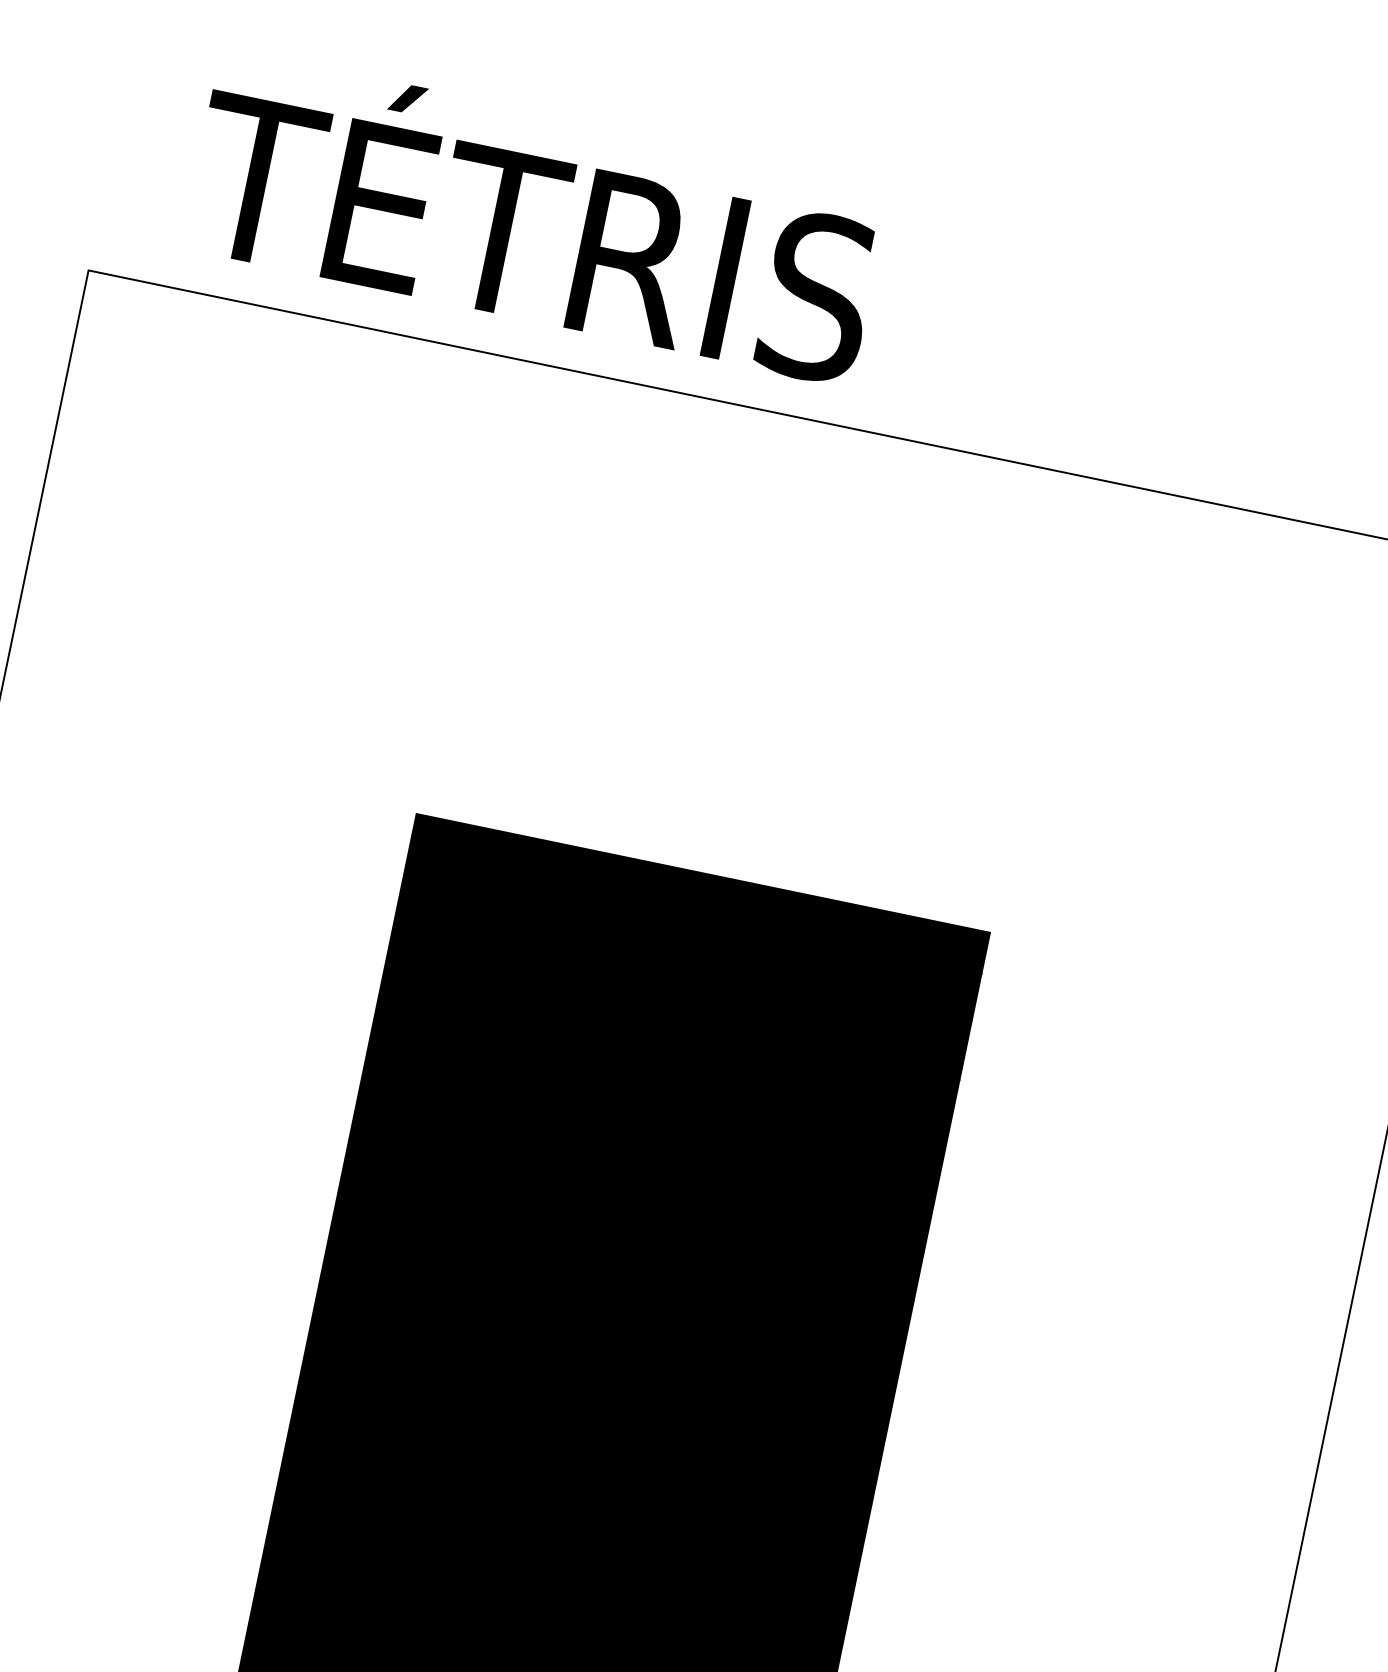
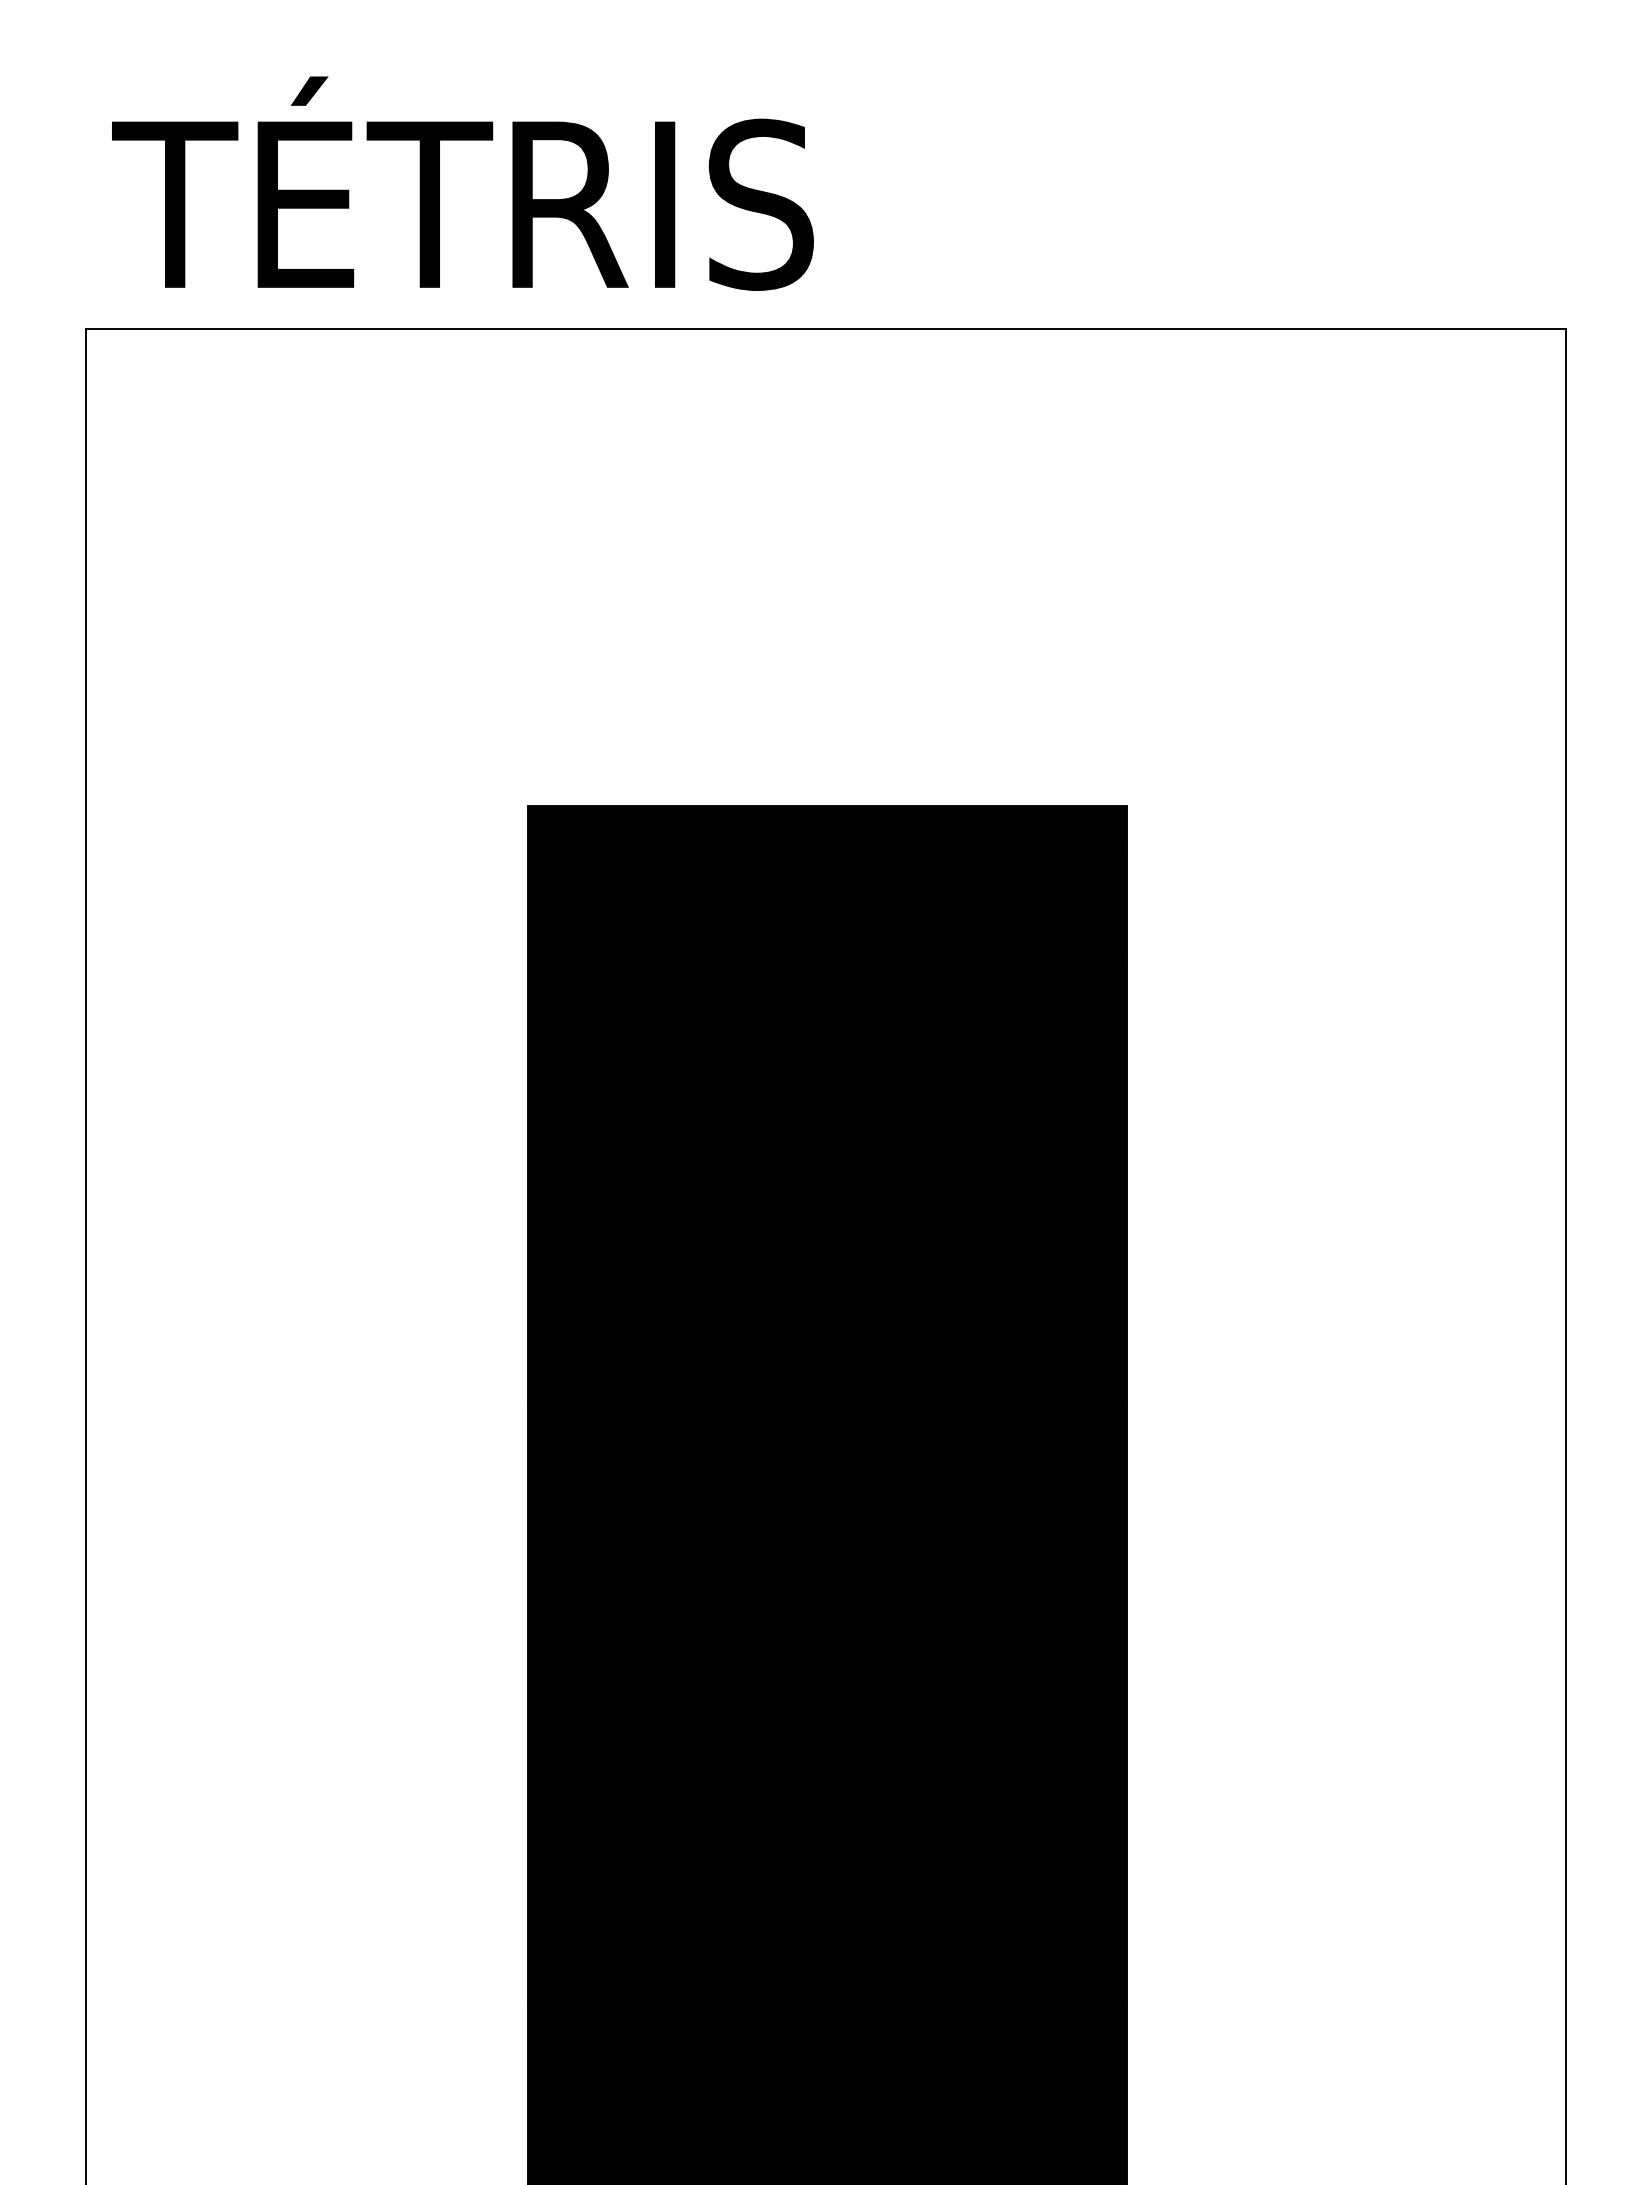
text: (536, 217) -> (462, 183), moved

